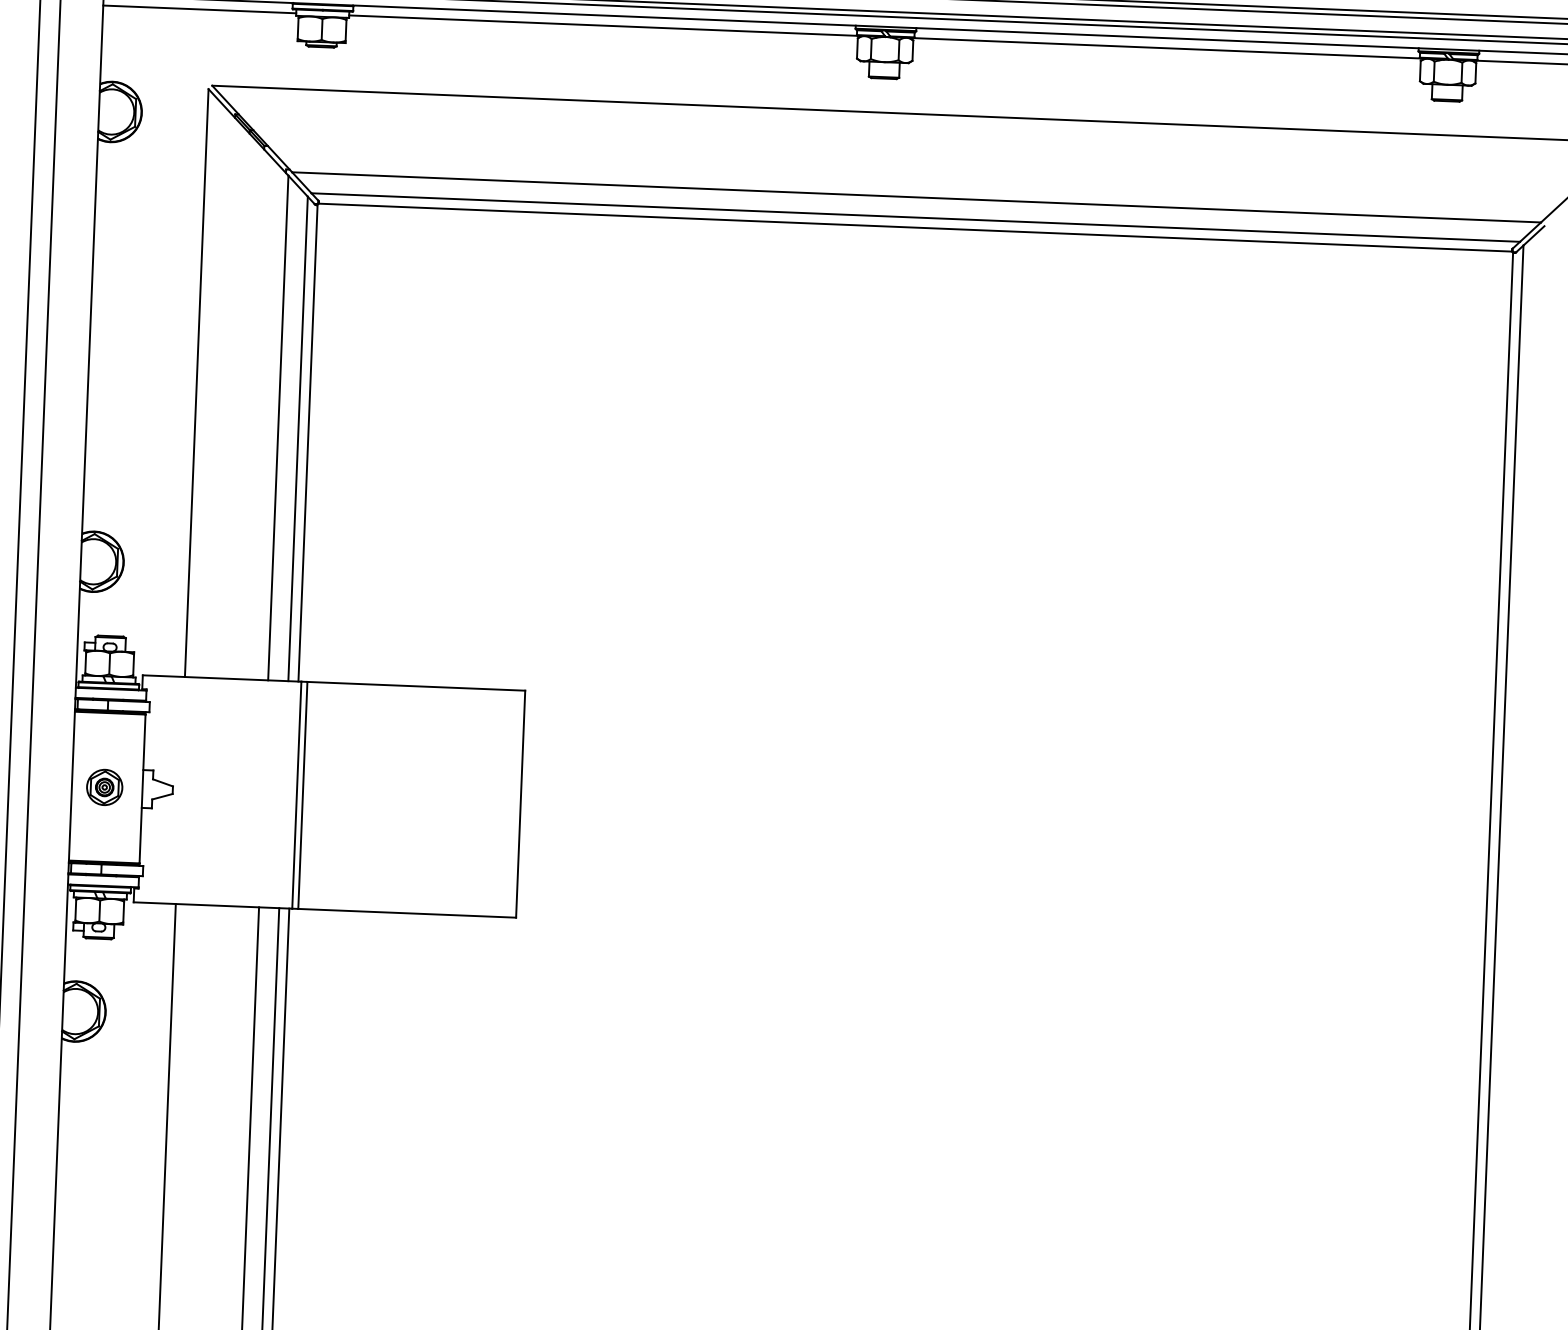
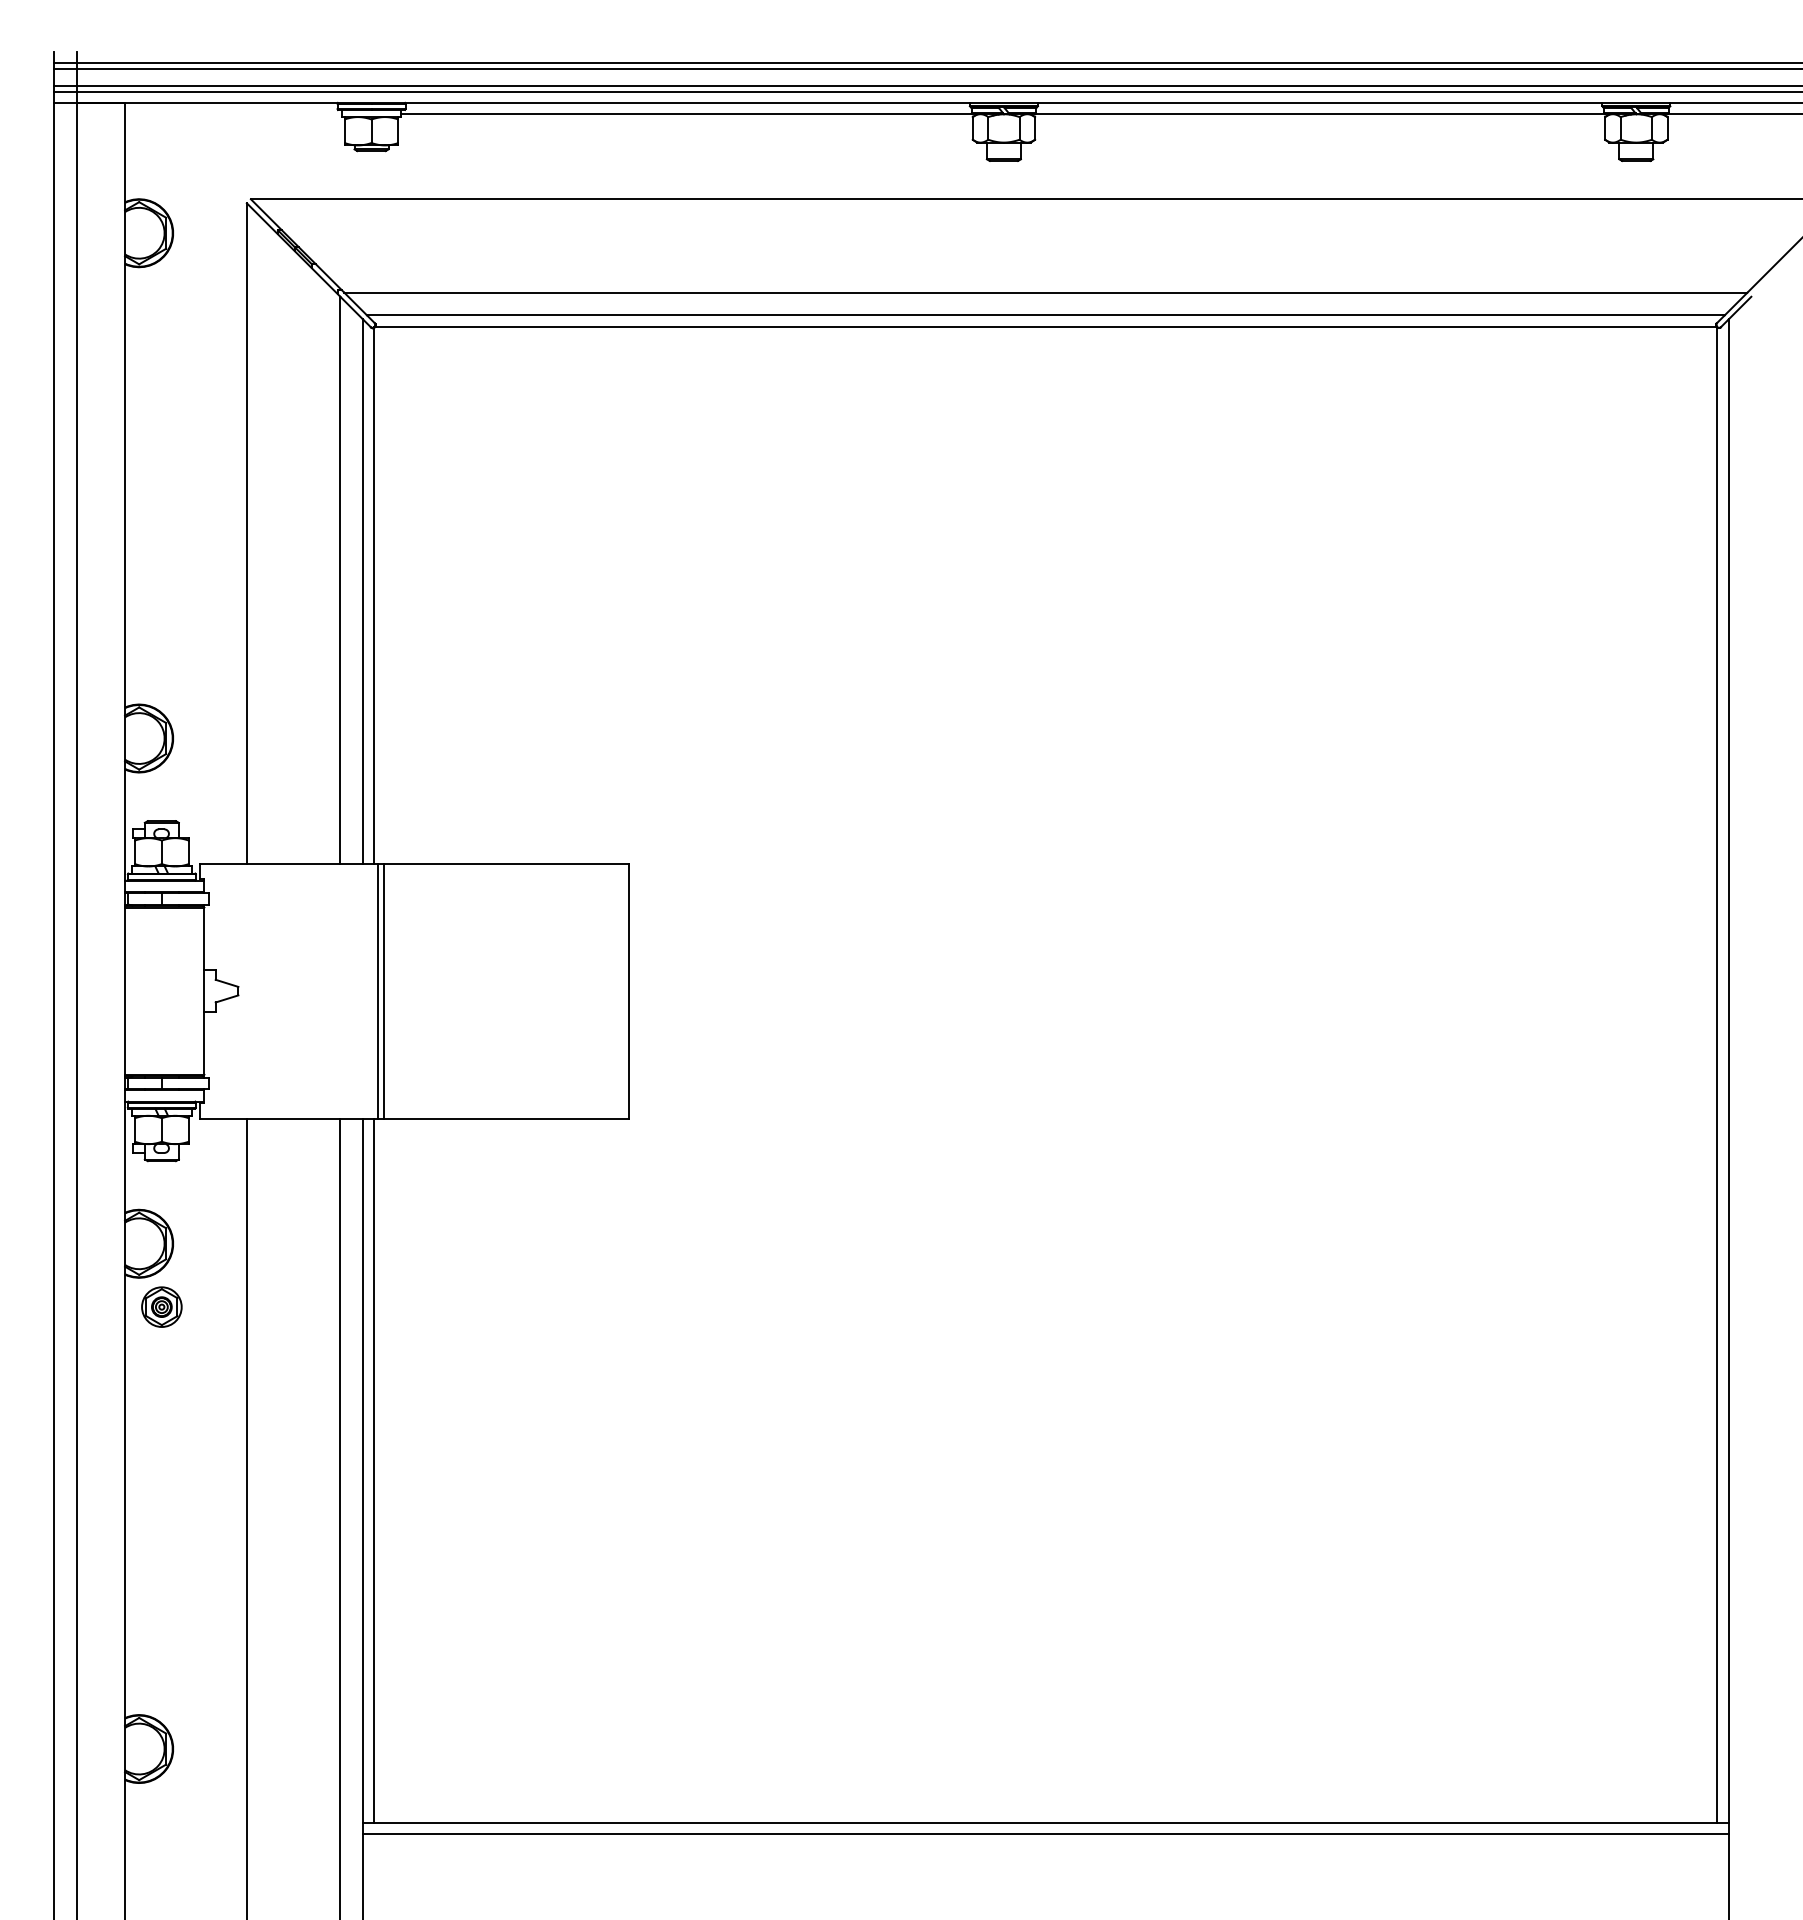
line: (199, 9) -> (233, 114), removed
part: (104, 786) -> (161, 1306), moved

